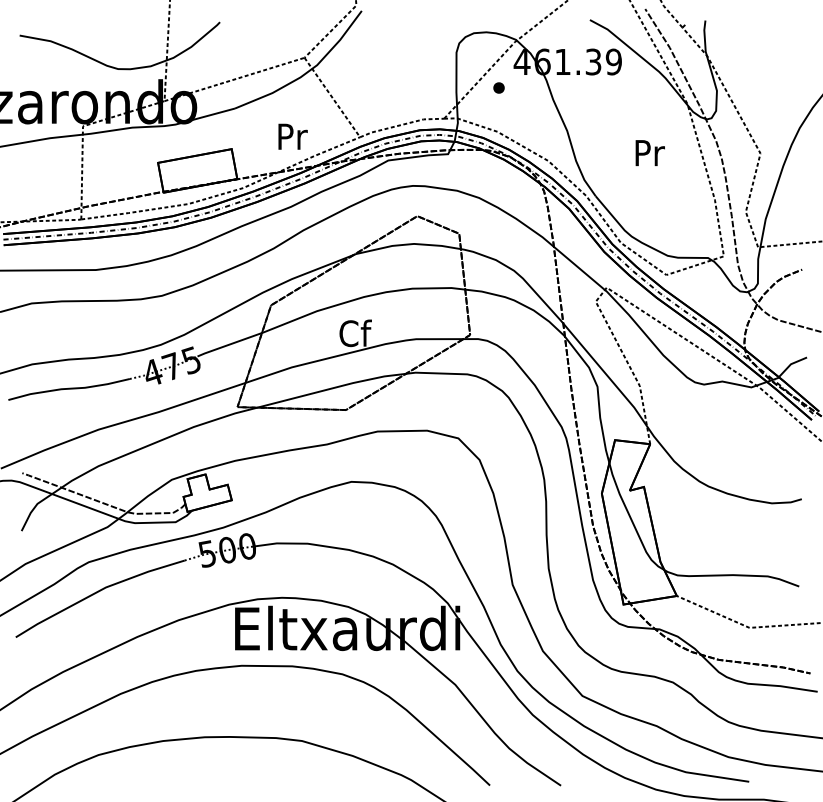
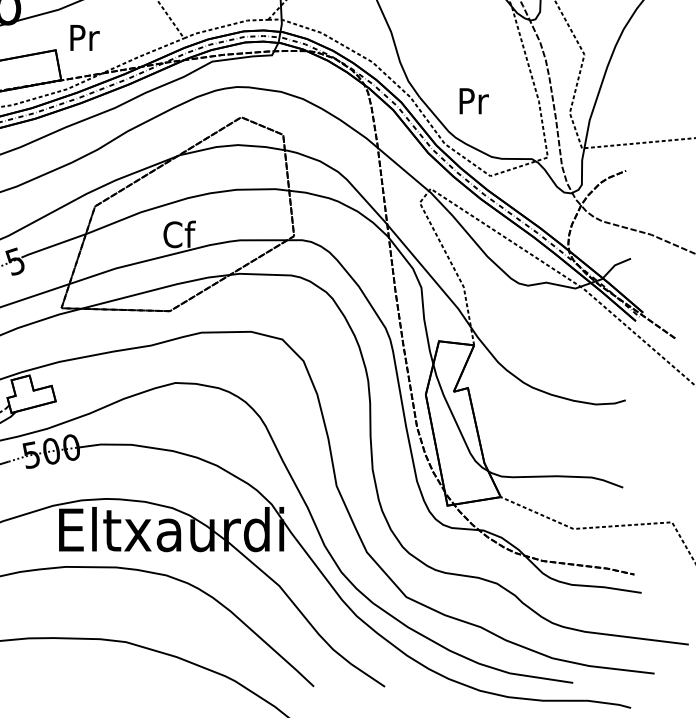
text: (292, 136) -> (84, 37), moved
text: (649, 152) -> (473, 100), moved

